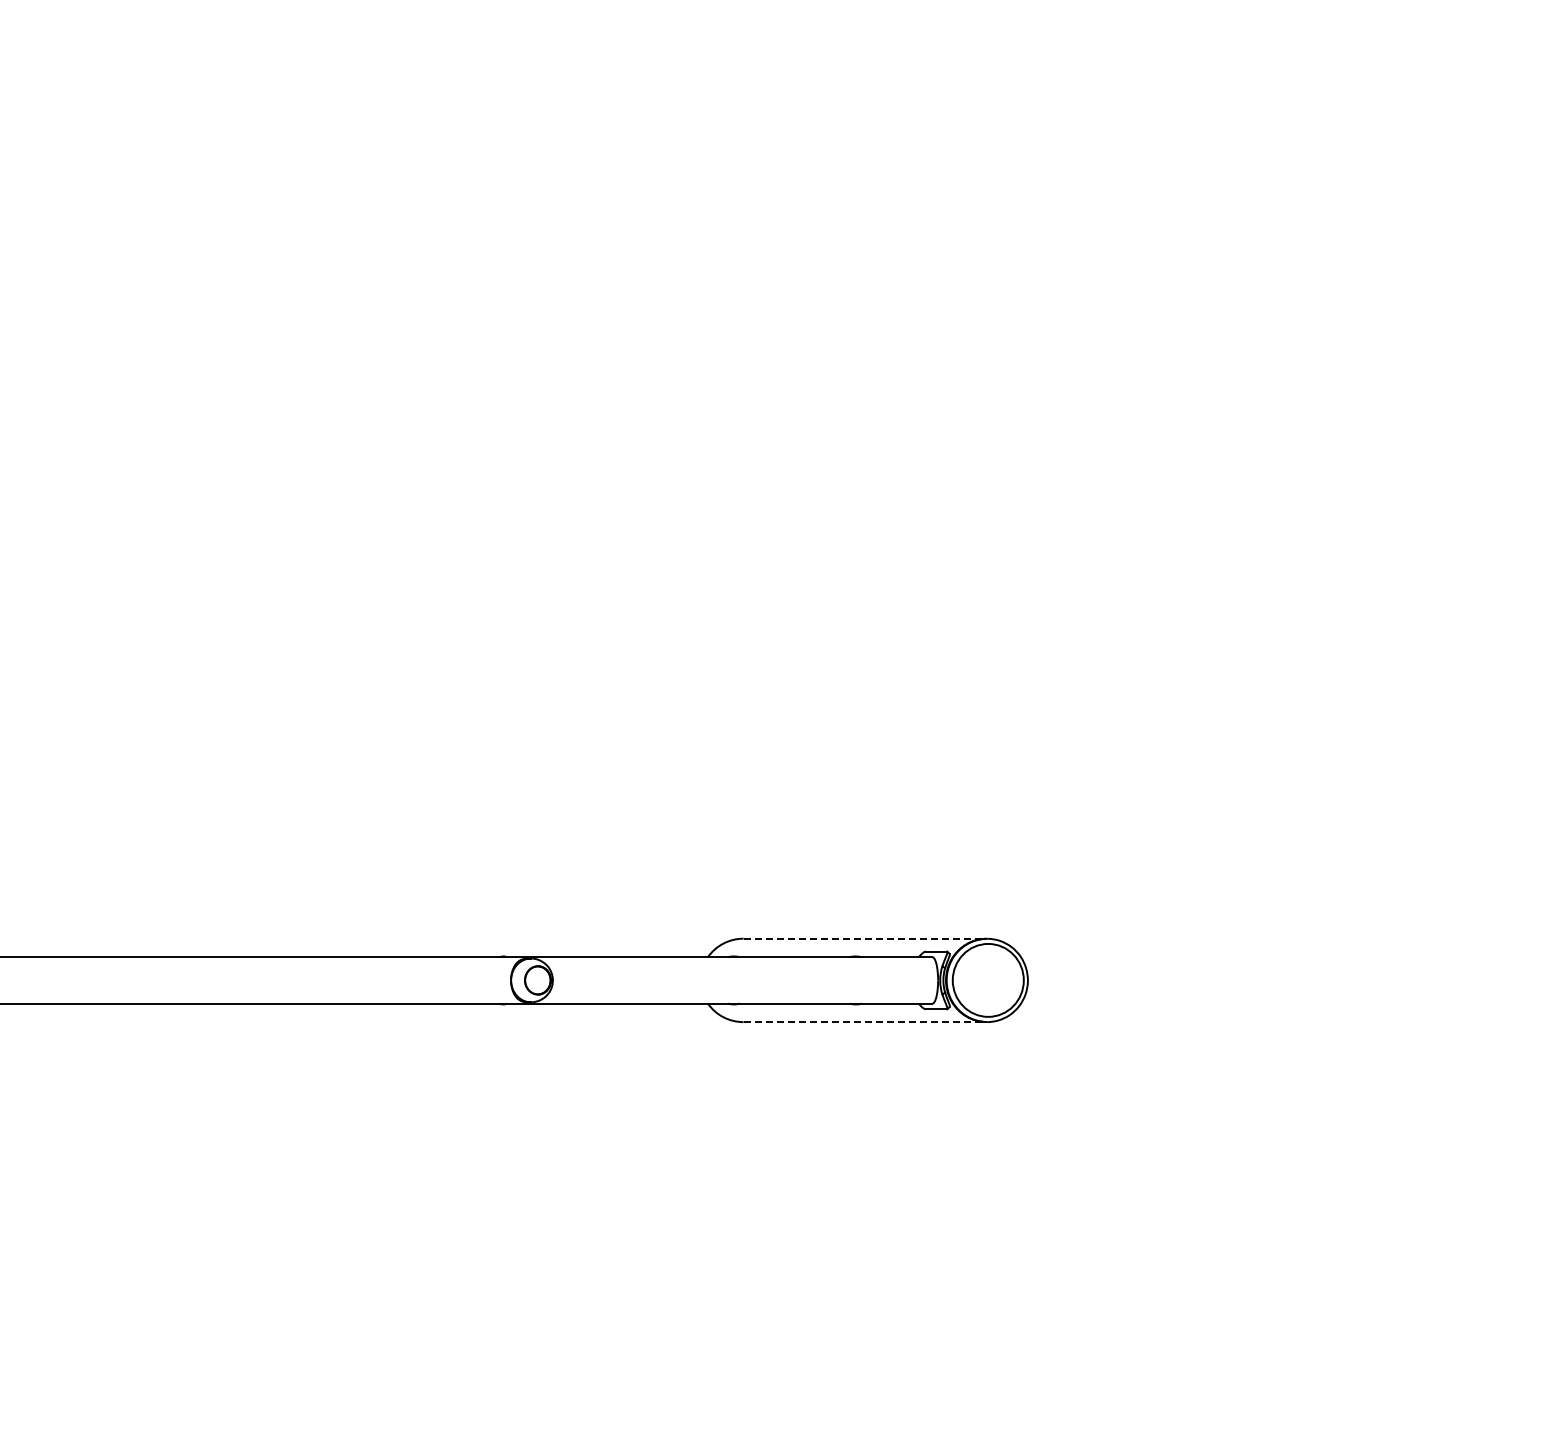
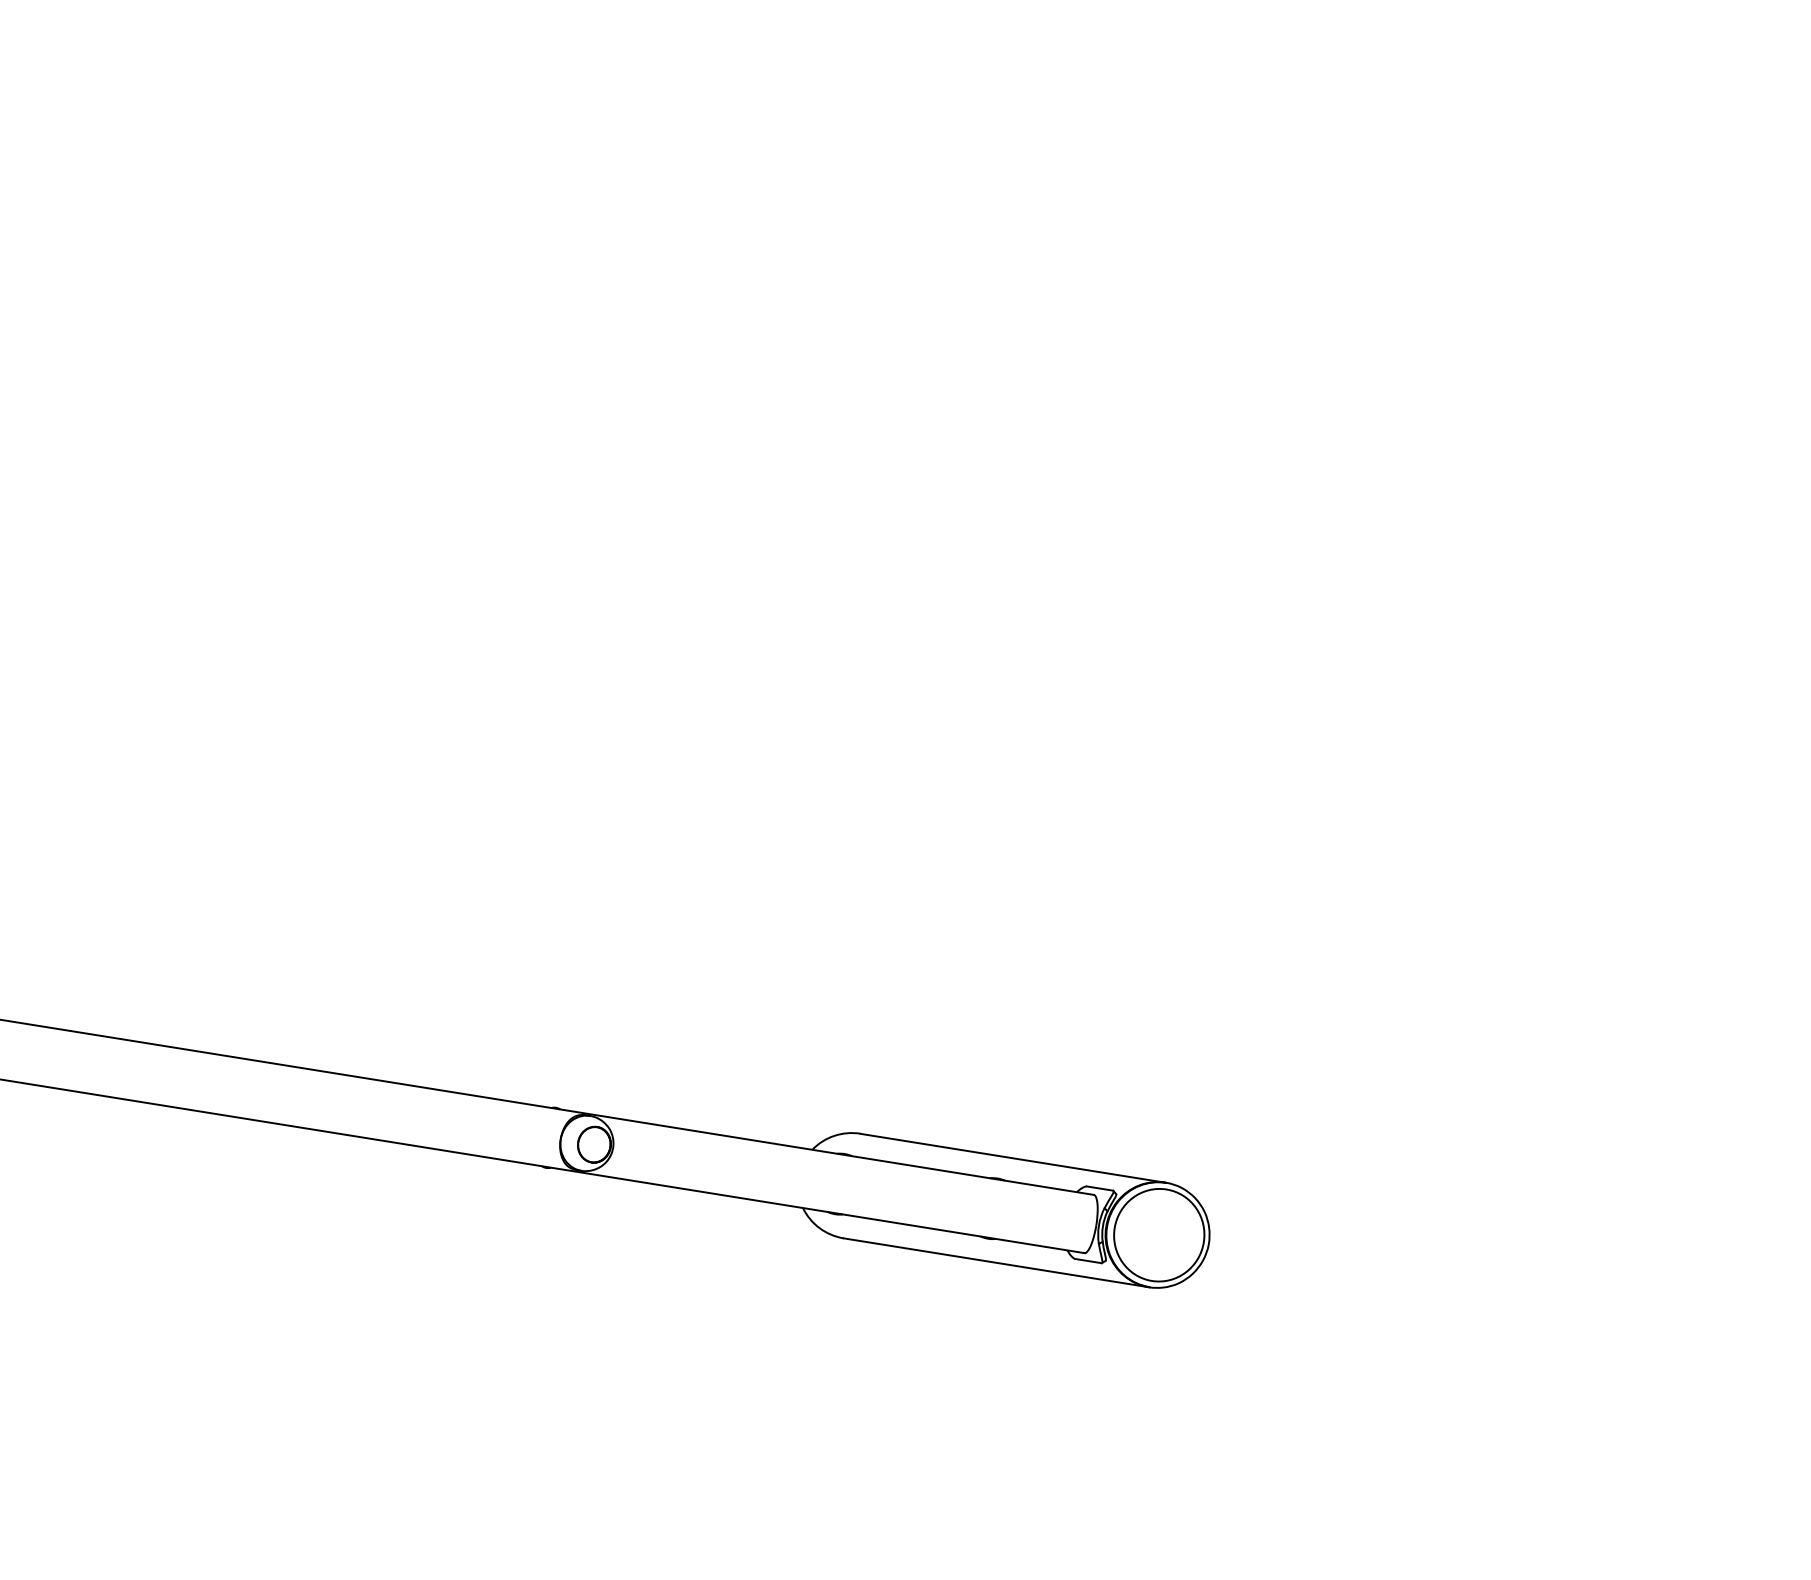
line: (865, 938) -> (1013, 1157), dashed -> solid
line: (865, 1022) -> (996, 1263), dashed -> solid

